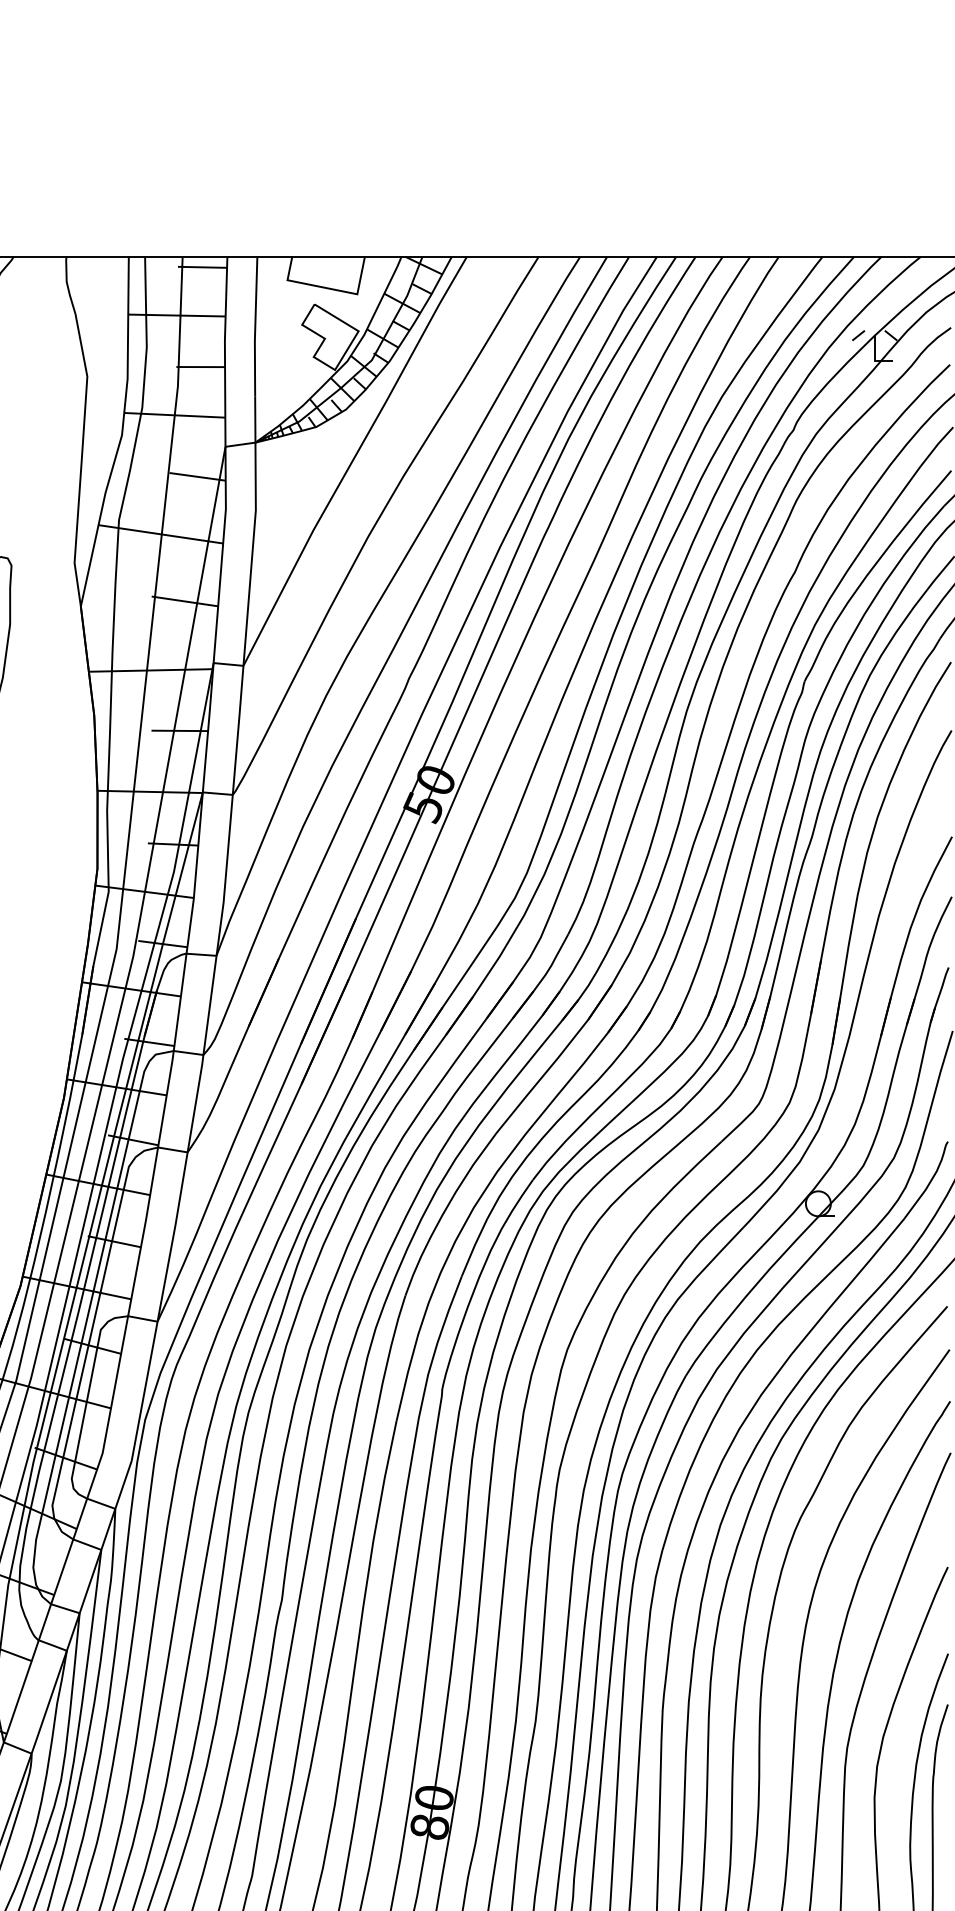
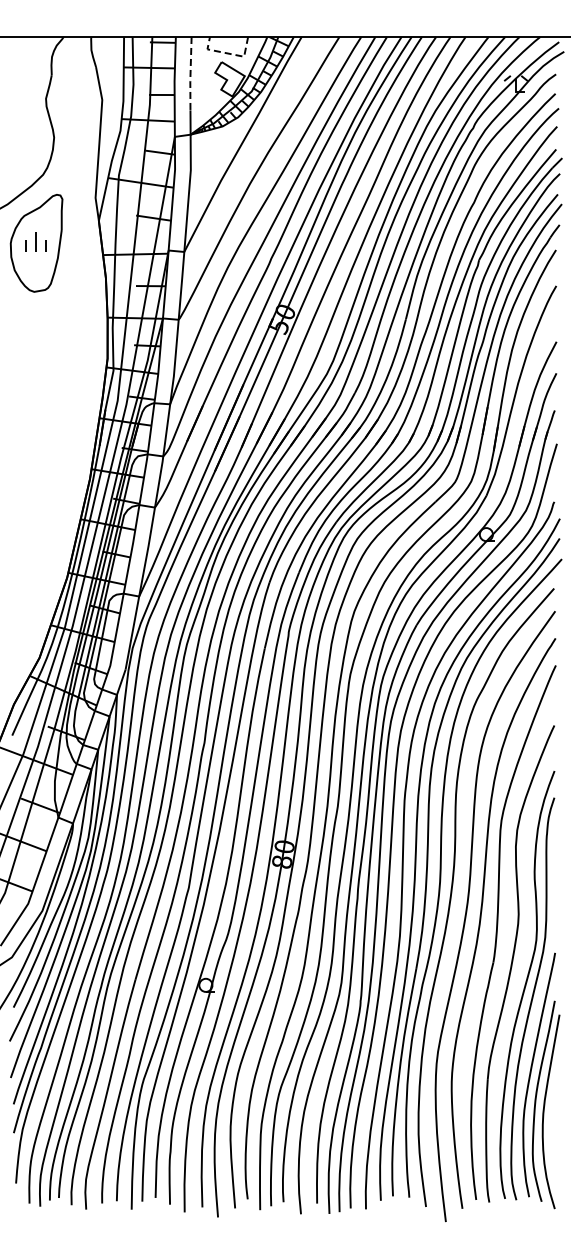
line: (329, 288) -> (229, 53), solid -> dashed
line: (255, 328) -> (190, 74), solid -> dashed

